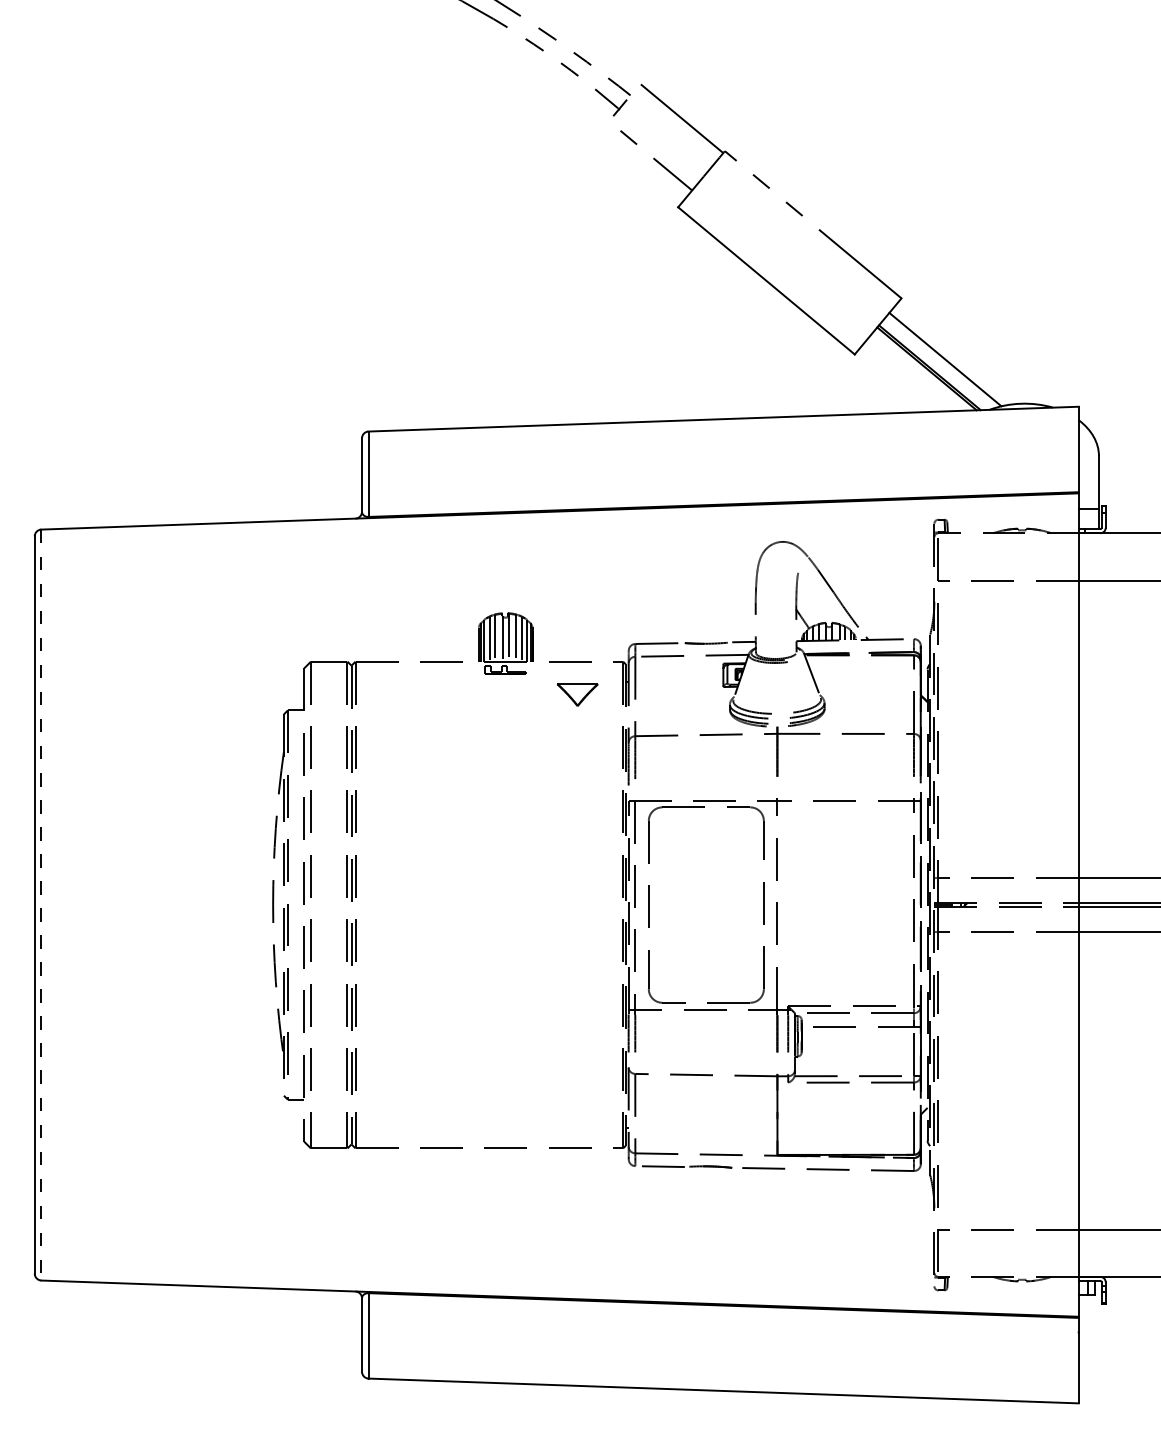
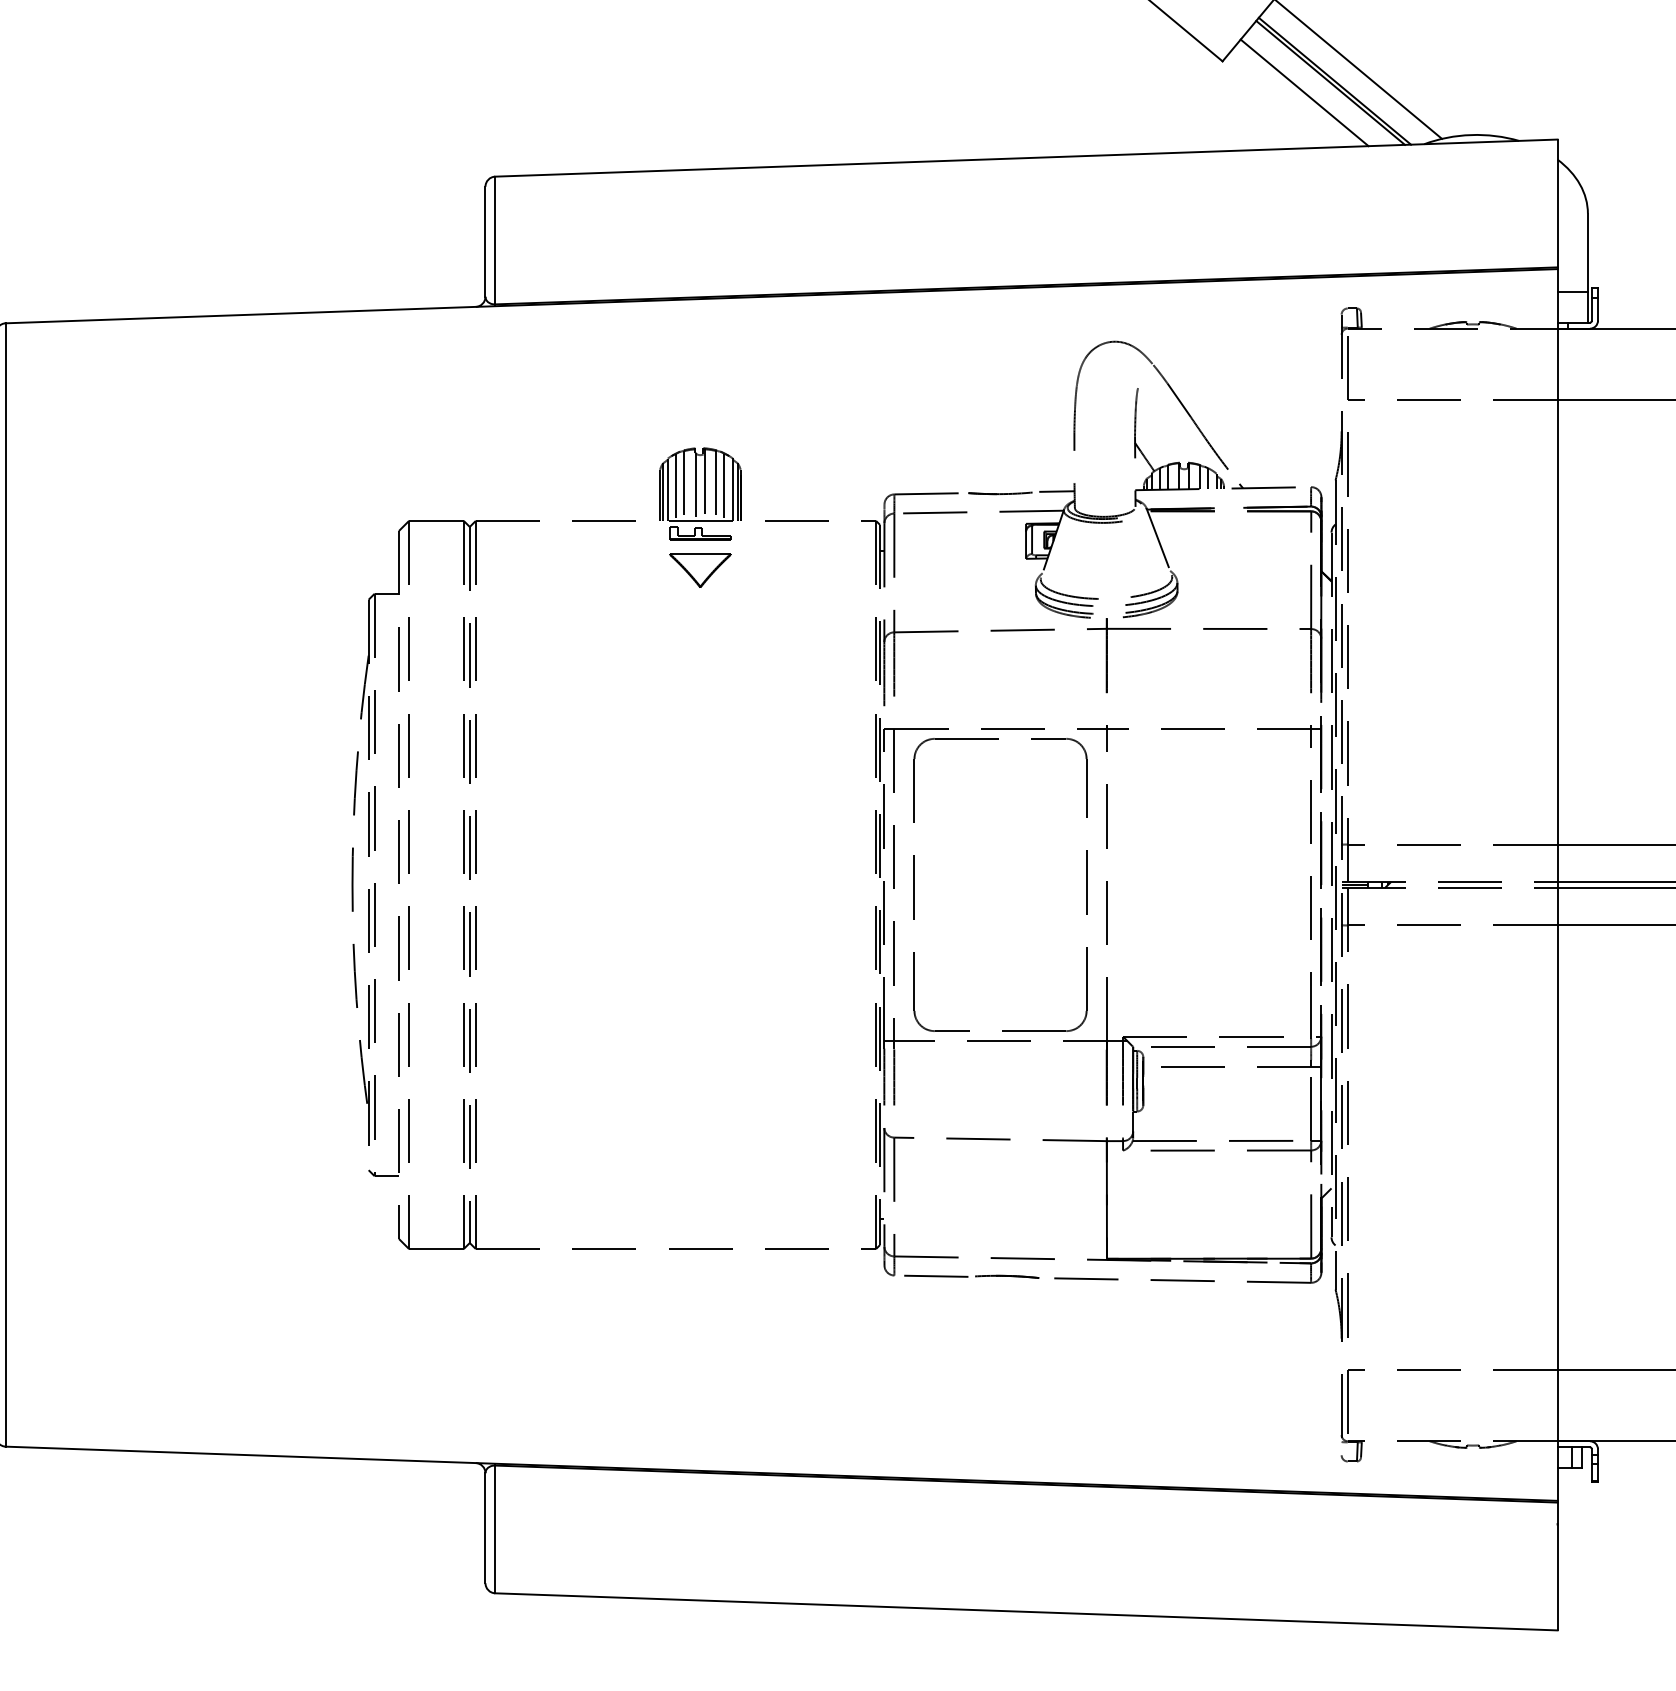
line: (909, 375) -> (1304, 92), added
part: (577, 694) -> (700, 570), moved
line: (41, 905) -> (6, 885), dashed -> solid

